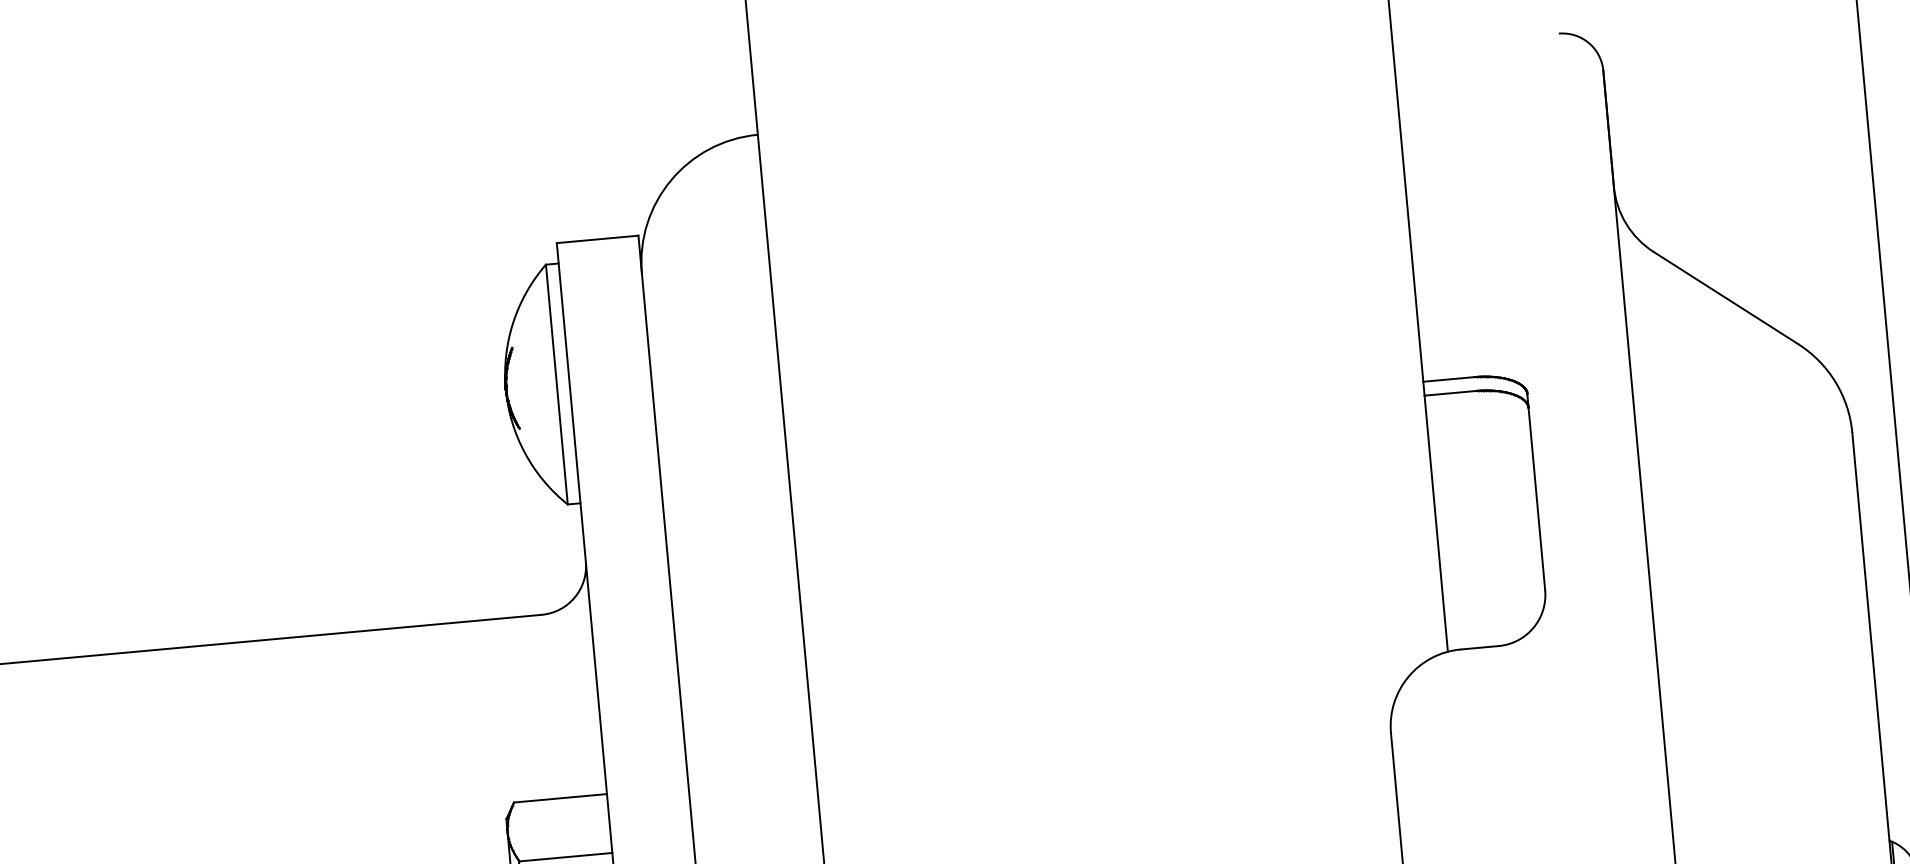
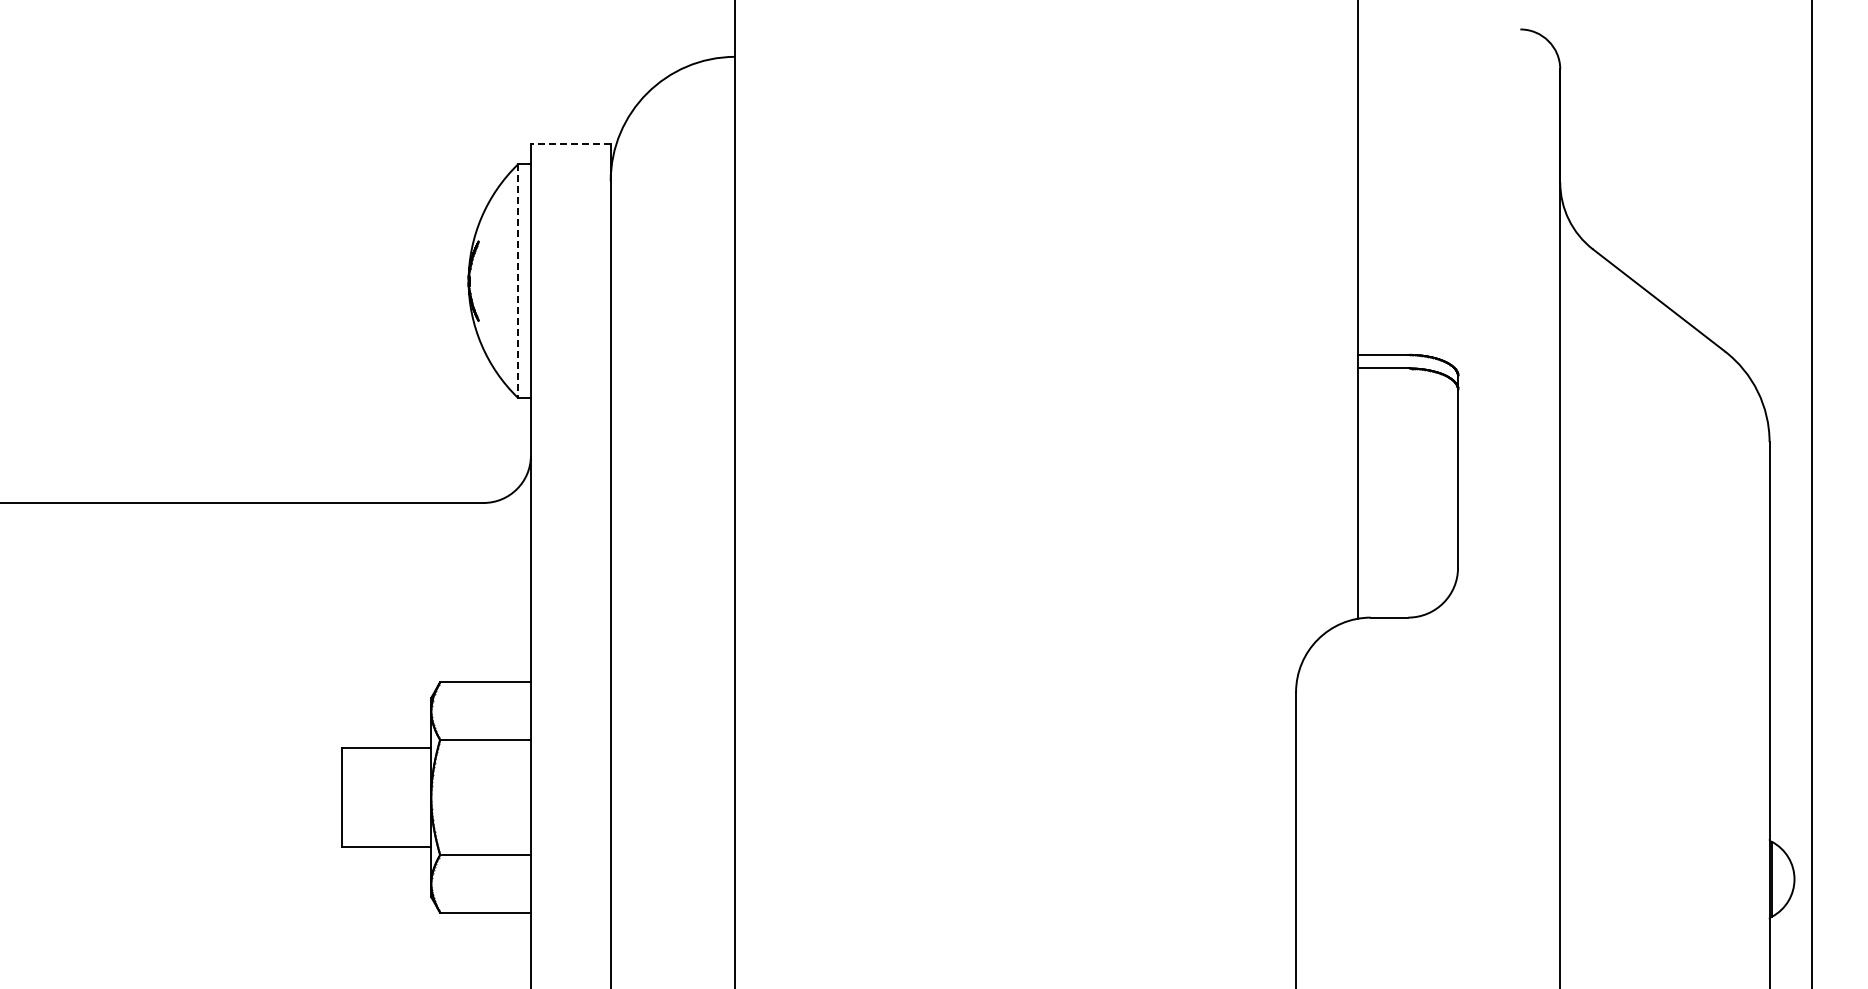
line: (597, 239) -> (570, 144), solid -> dashed
line: (556, 384) -> (518, 281), solid -> dashed

